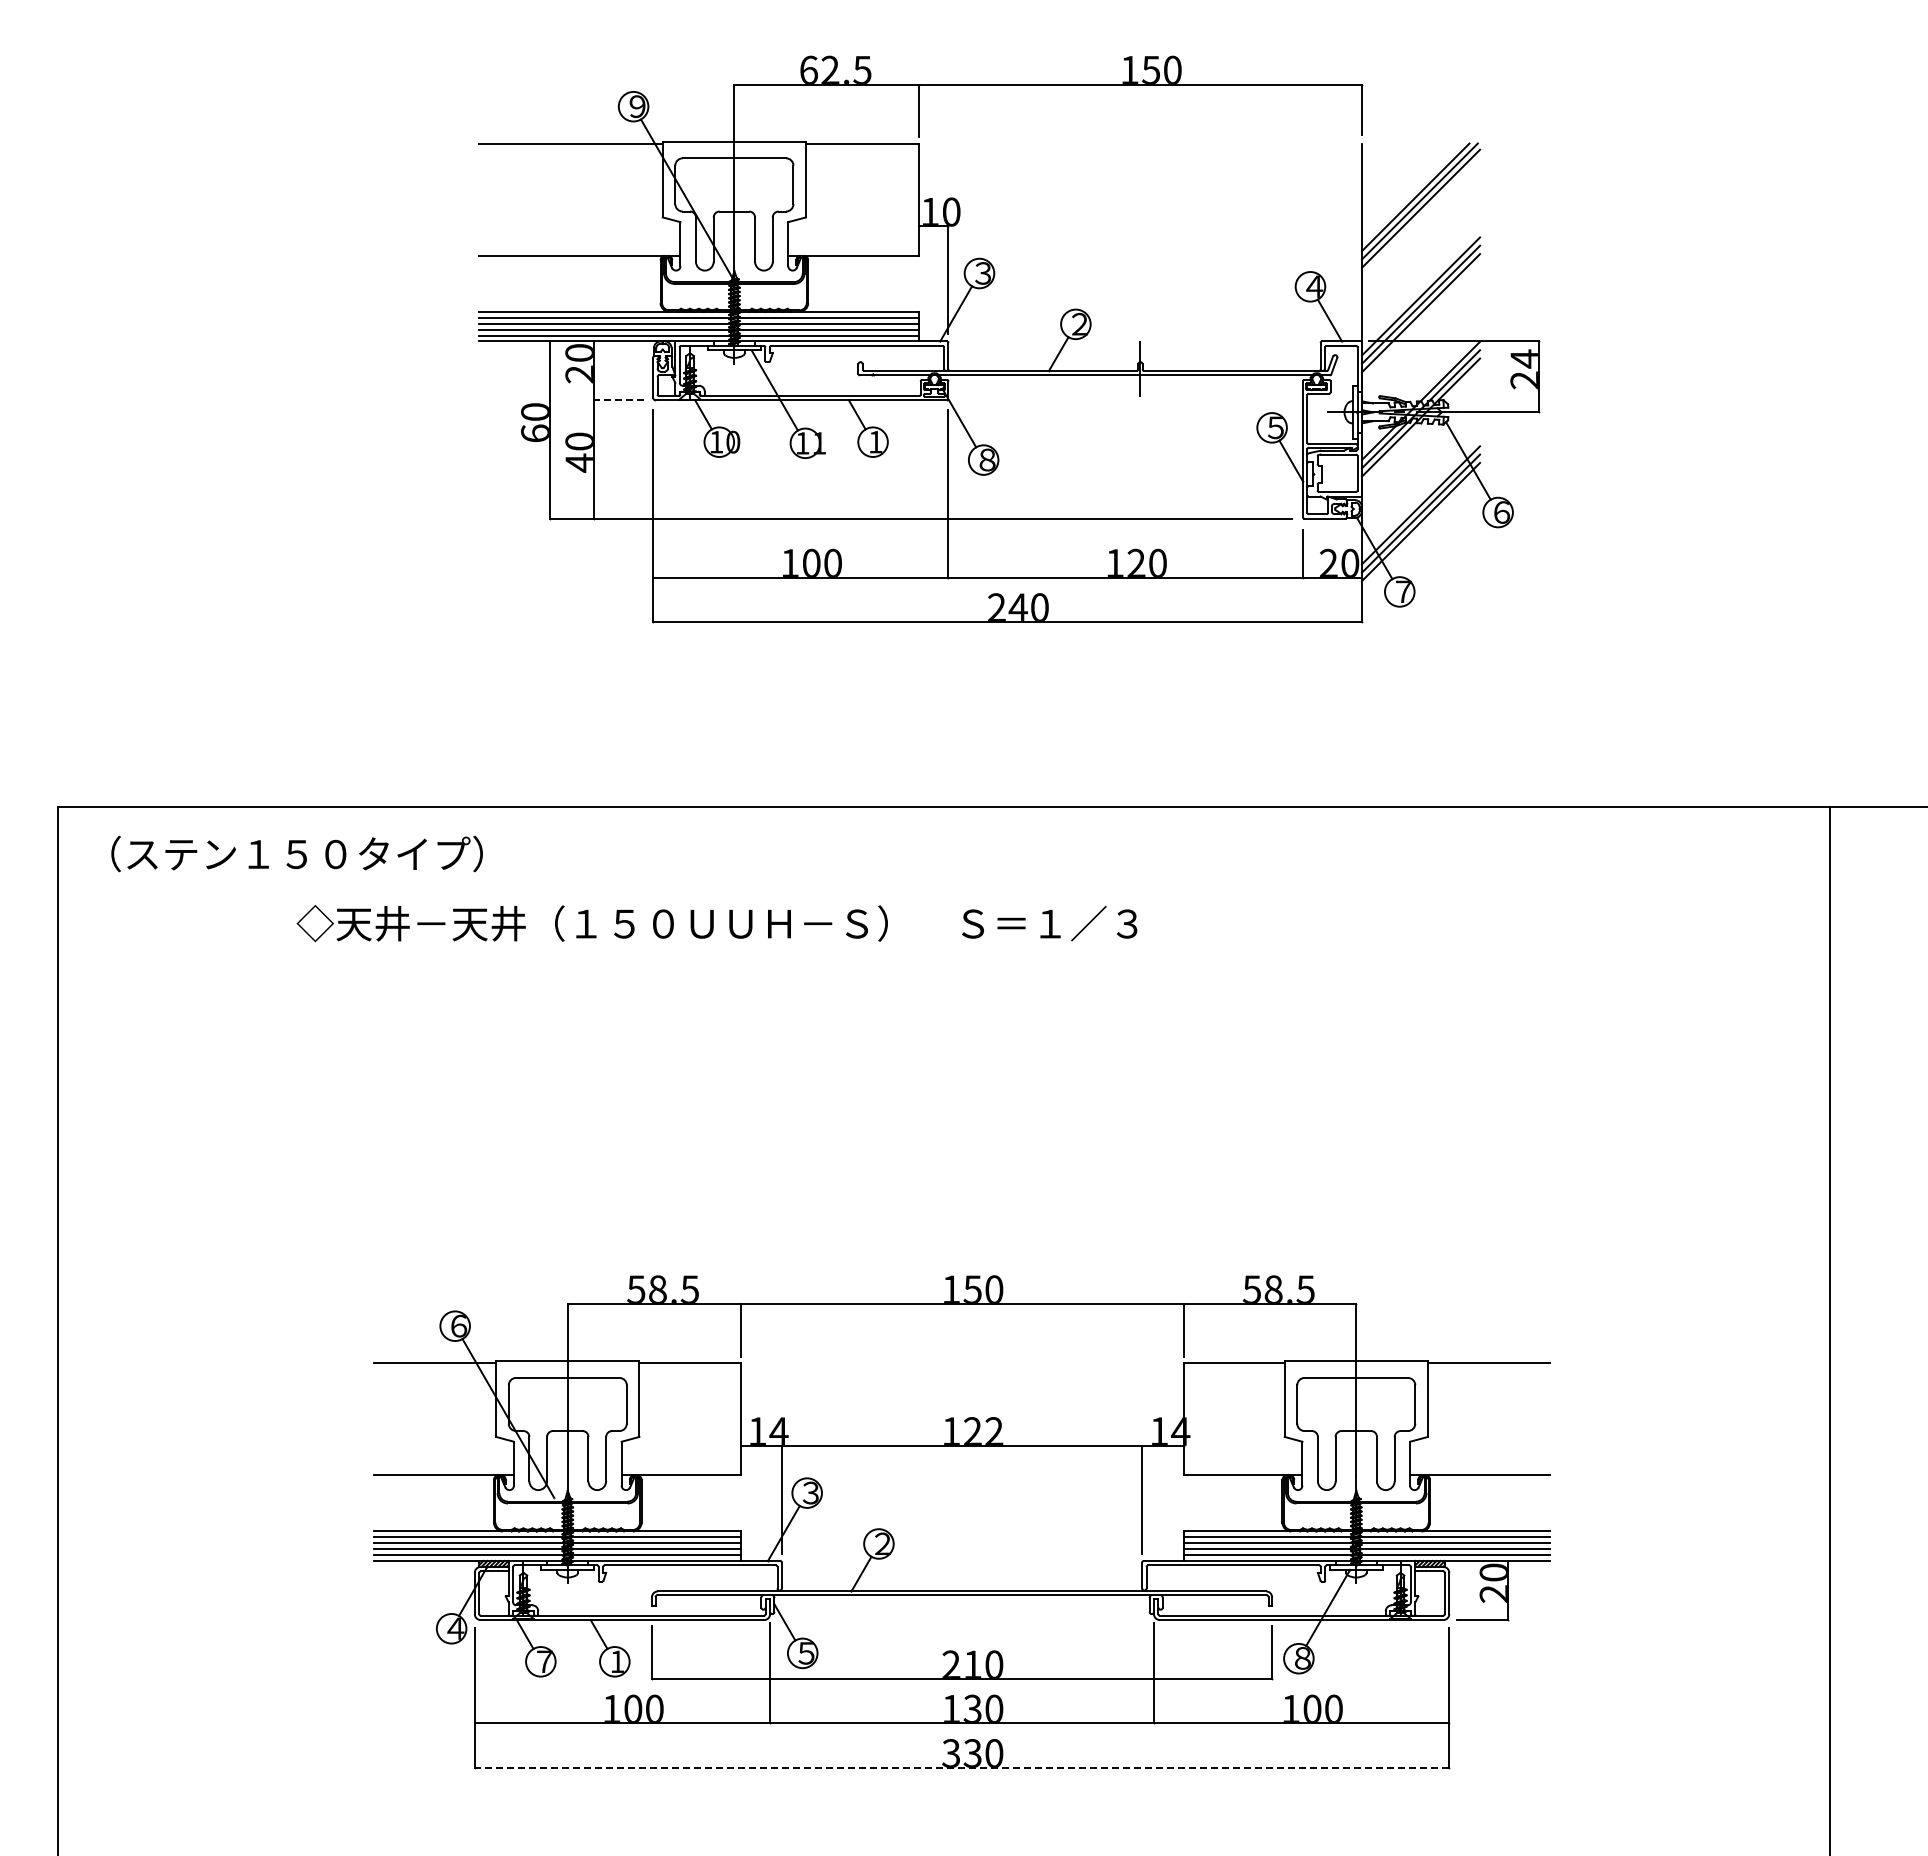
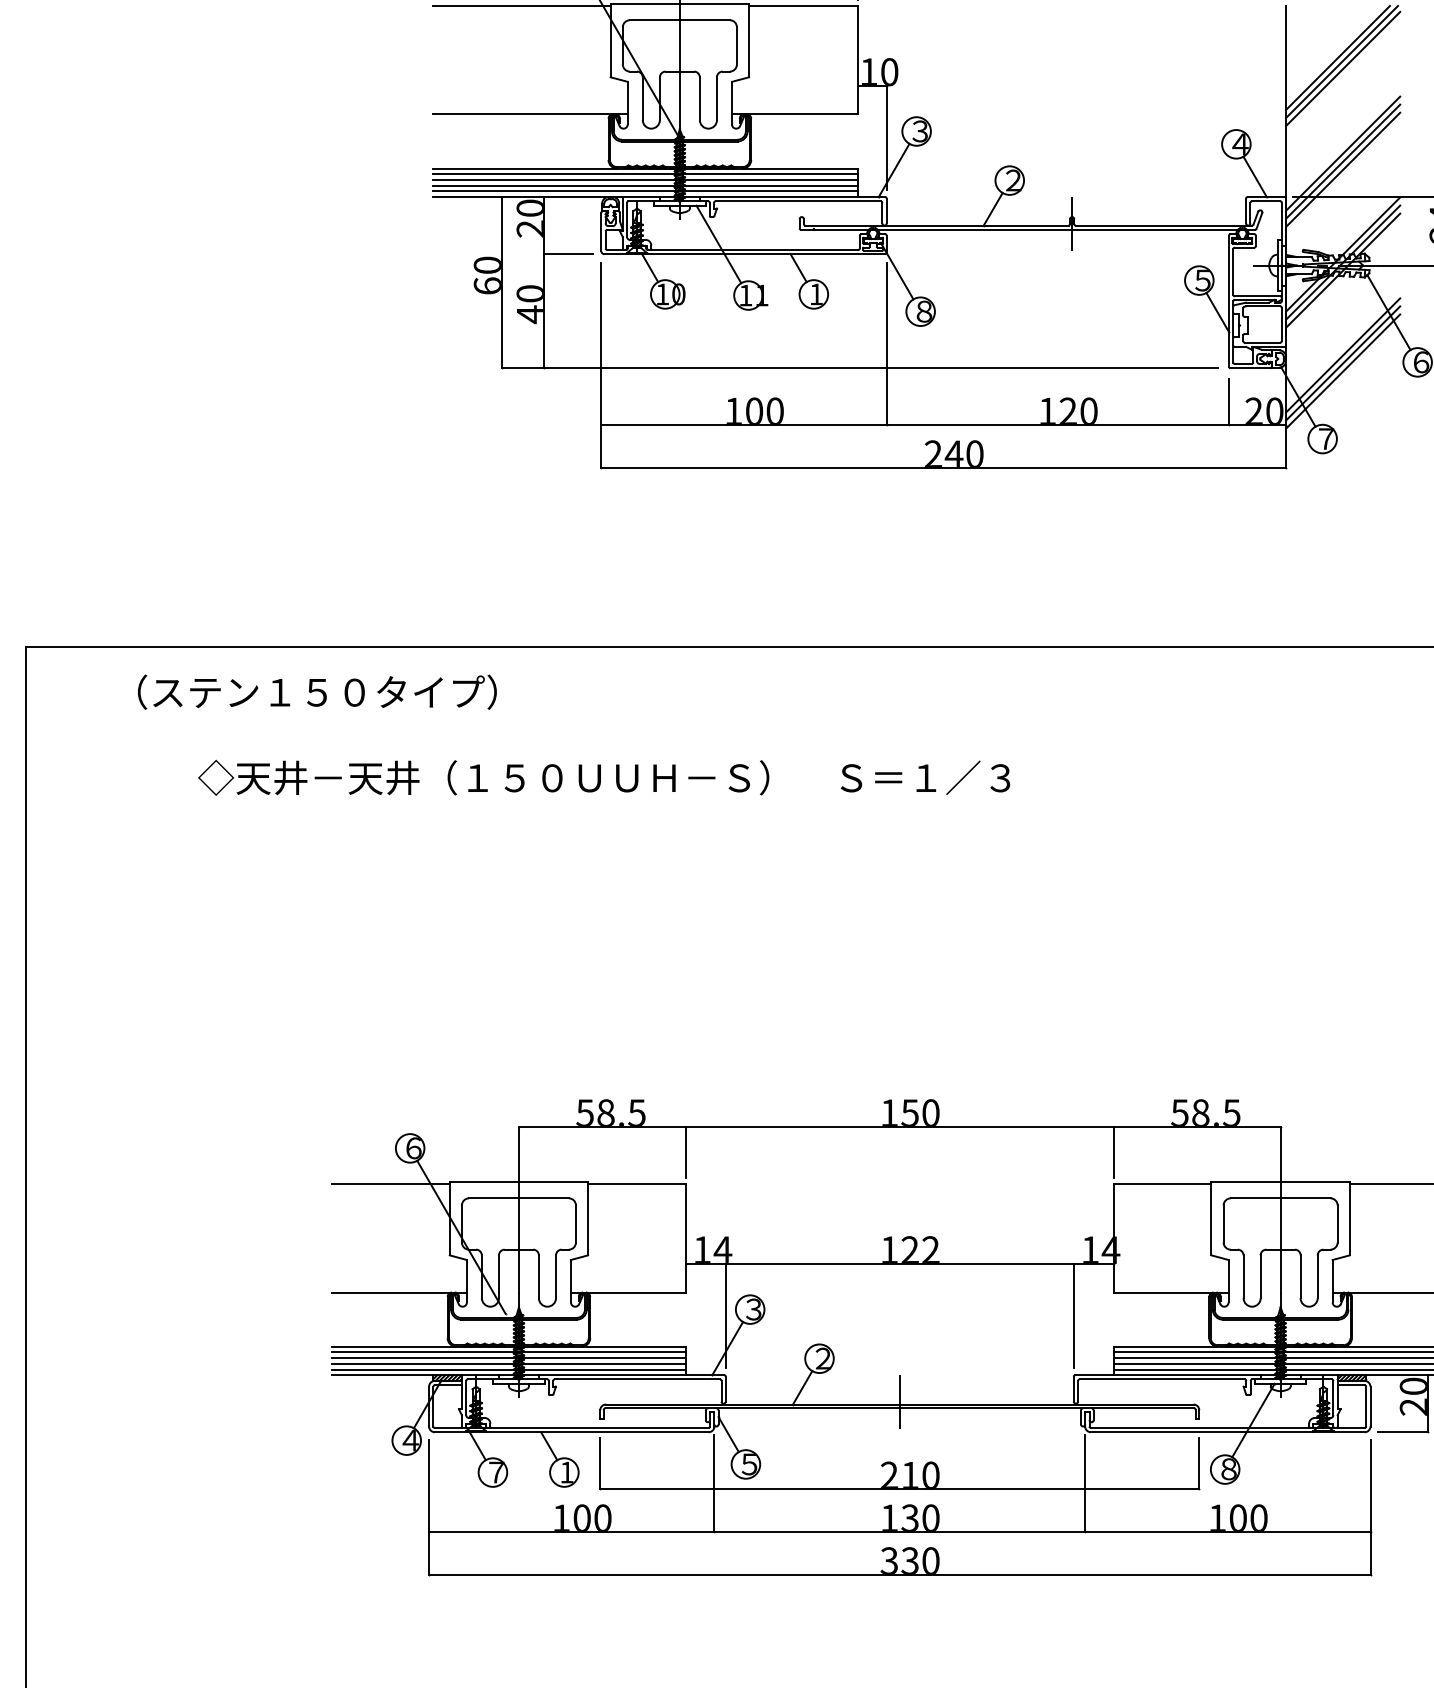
line: (619, 400) -> (568, 254), dashed -> solid
text: (296, 853) -> (316, 691), moved
text: (716, 923) -> (603, 777), moved
line: (962, 1590) -> (900, 1403), added
line: (961, 1767) -> (899, 1574), dashed -> solid

